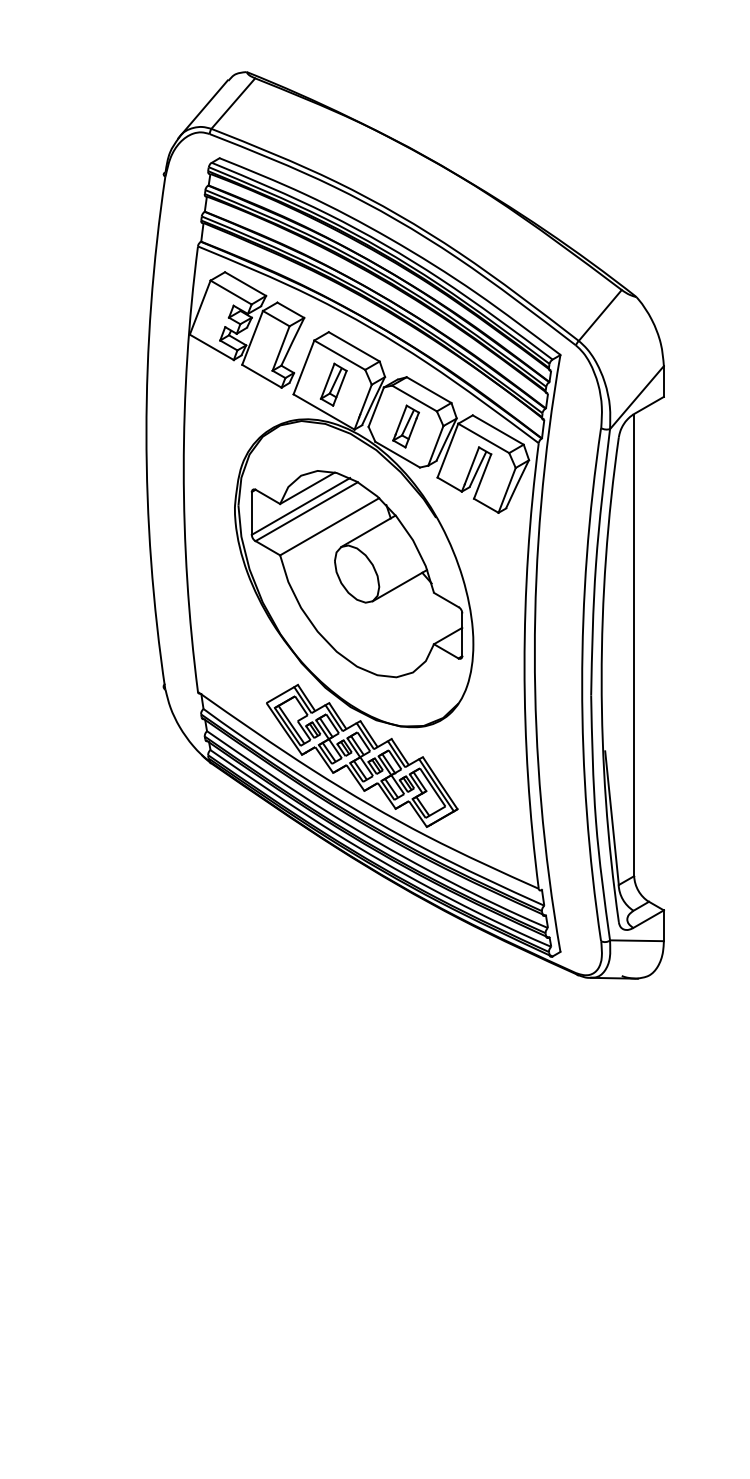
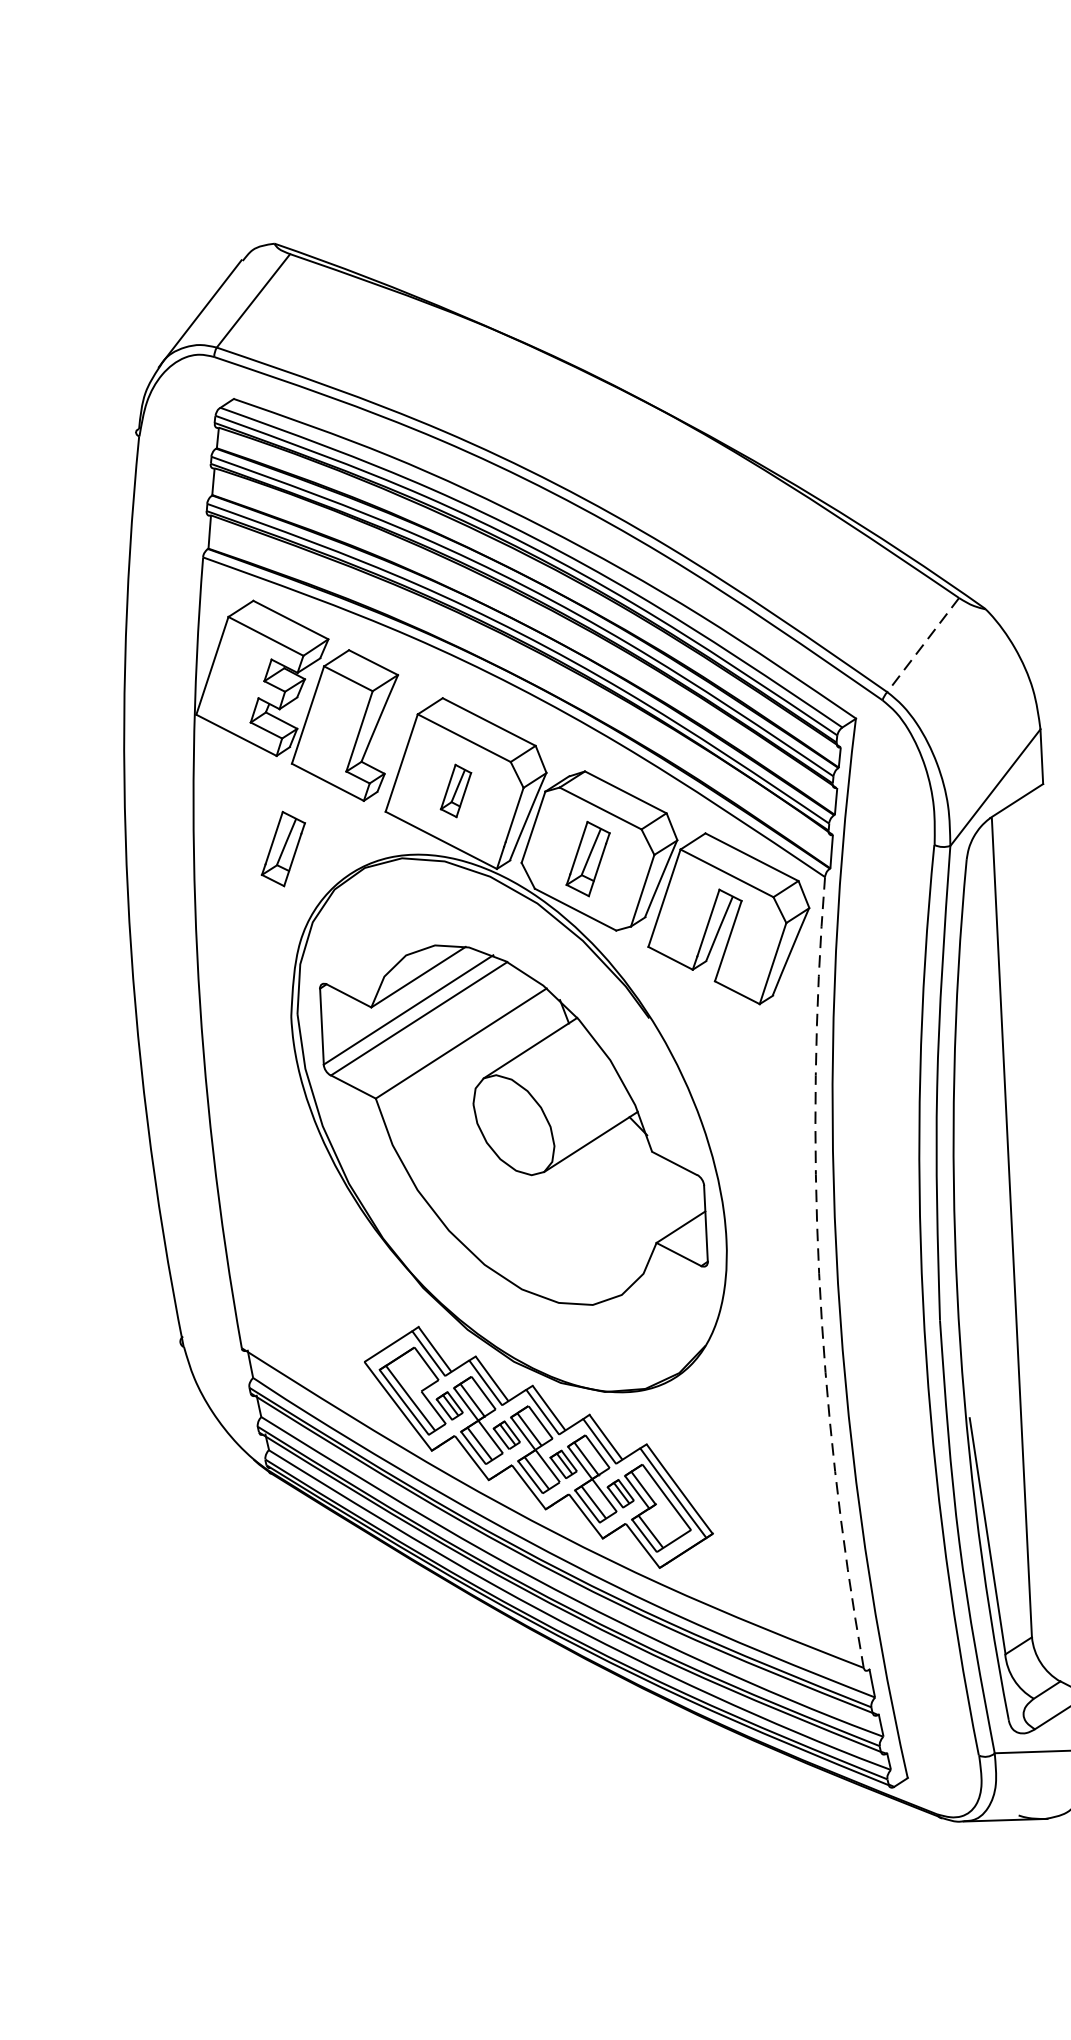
line: (599, 315) -> (921, 645), solid -> dashed
part: (333, 384) -> (455, 790), size x0.7
part: (234, 412) -> (282, 848), added
arc: (524, 666) -> (819, 1274), solid -> dashed

